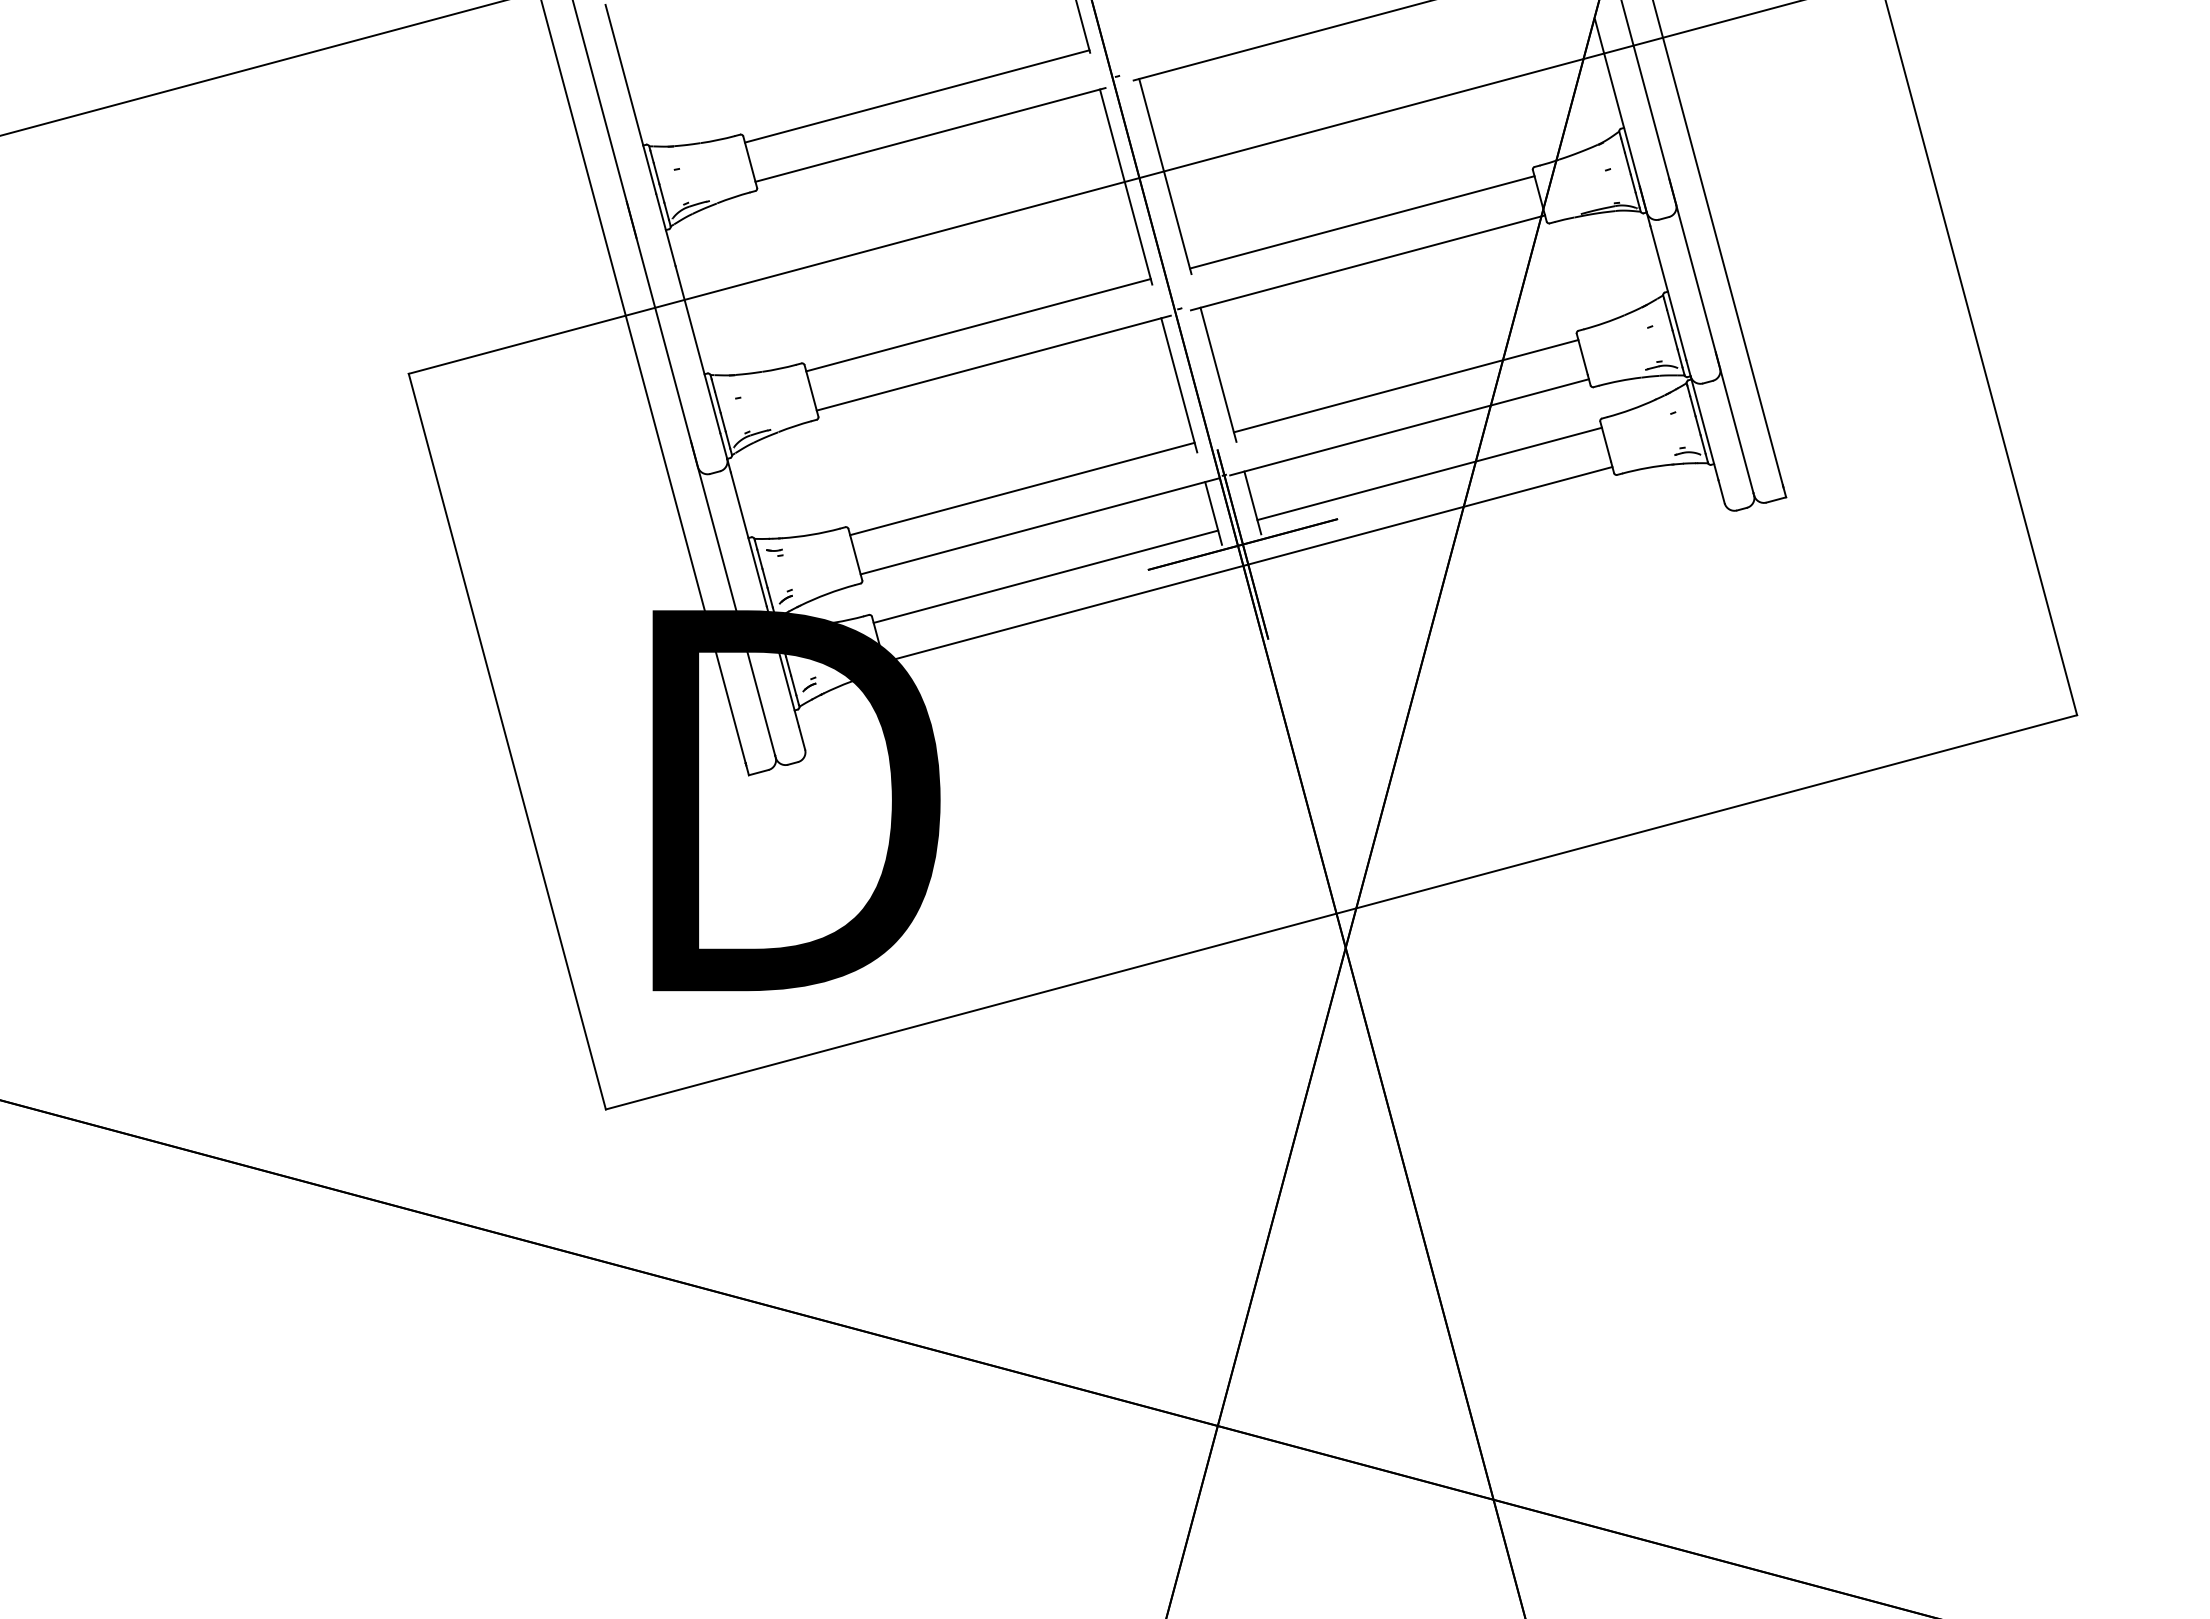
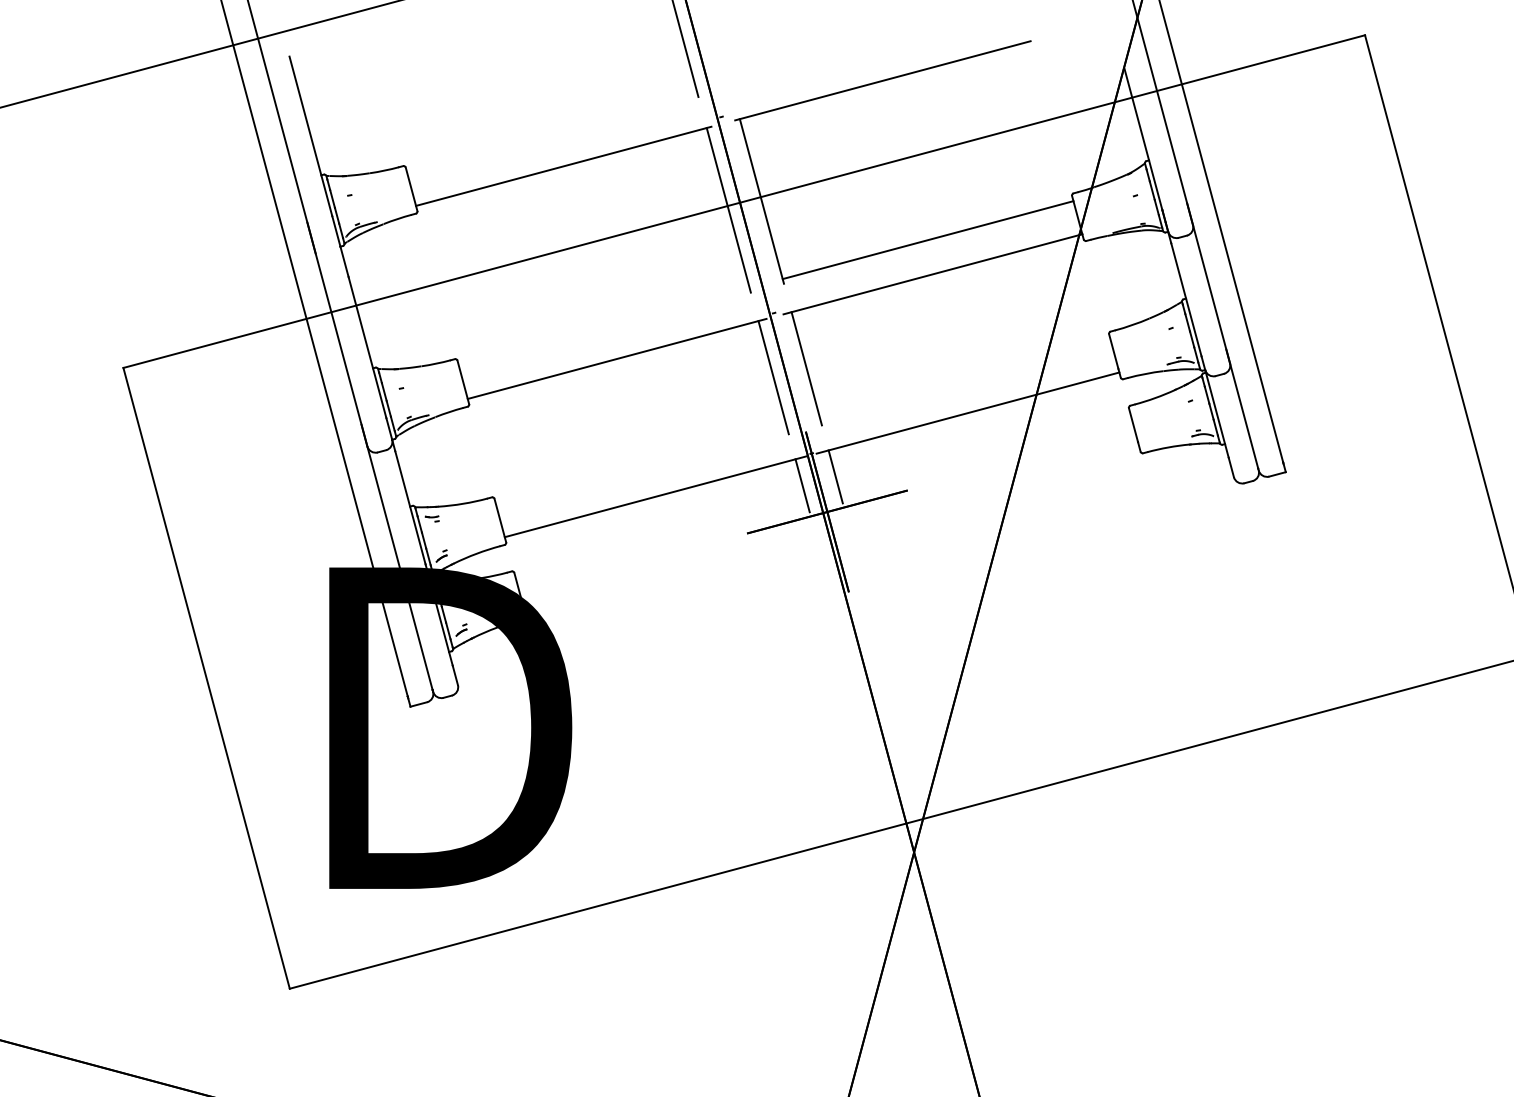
line: (916, 96) -> (551, 133), removed
line: (978, 325) -> (604, 327), removed
line: (1405, 386) -> (964, 378), removed
line: (1429, 473) -> (984, 452), removed
line: (1022, 488) -> (641, 464), removed
line: (1248, 564) -> (832, 528), removed
line: (1045, 576) -> (660, 538), removed

